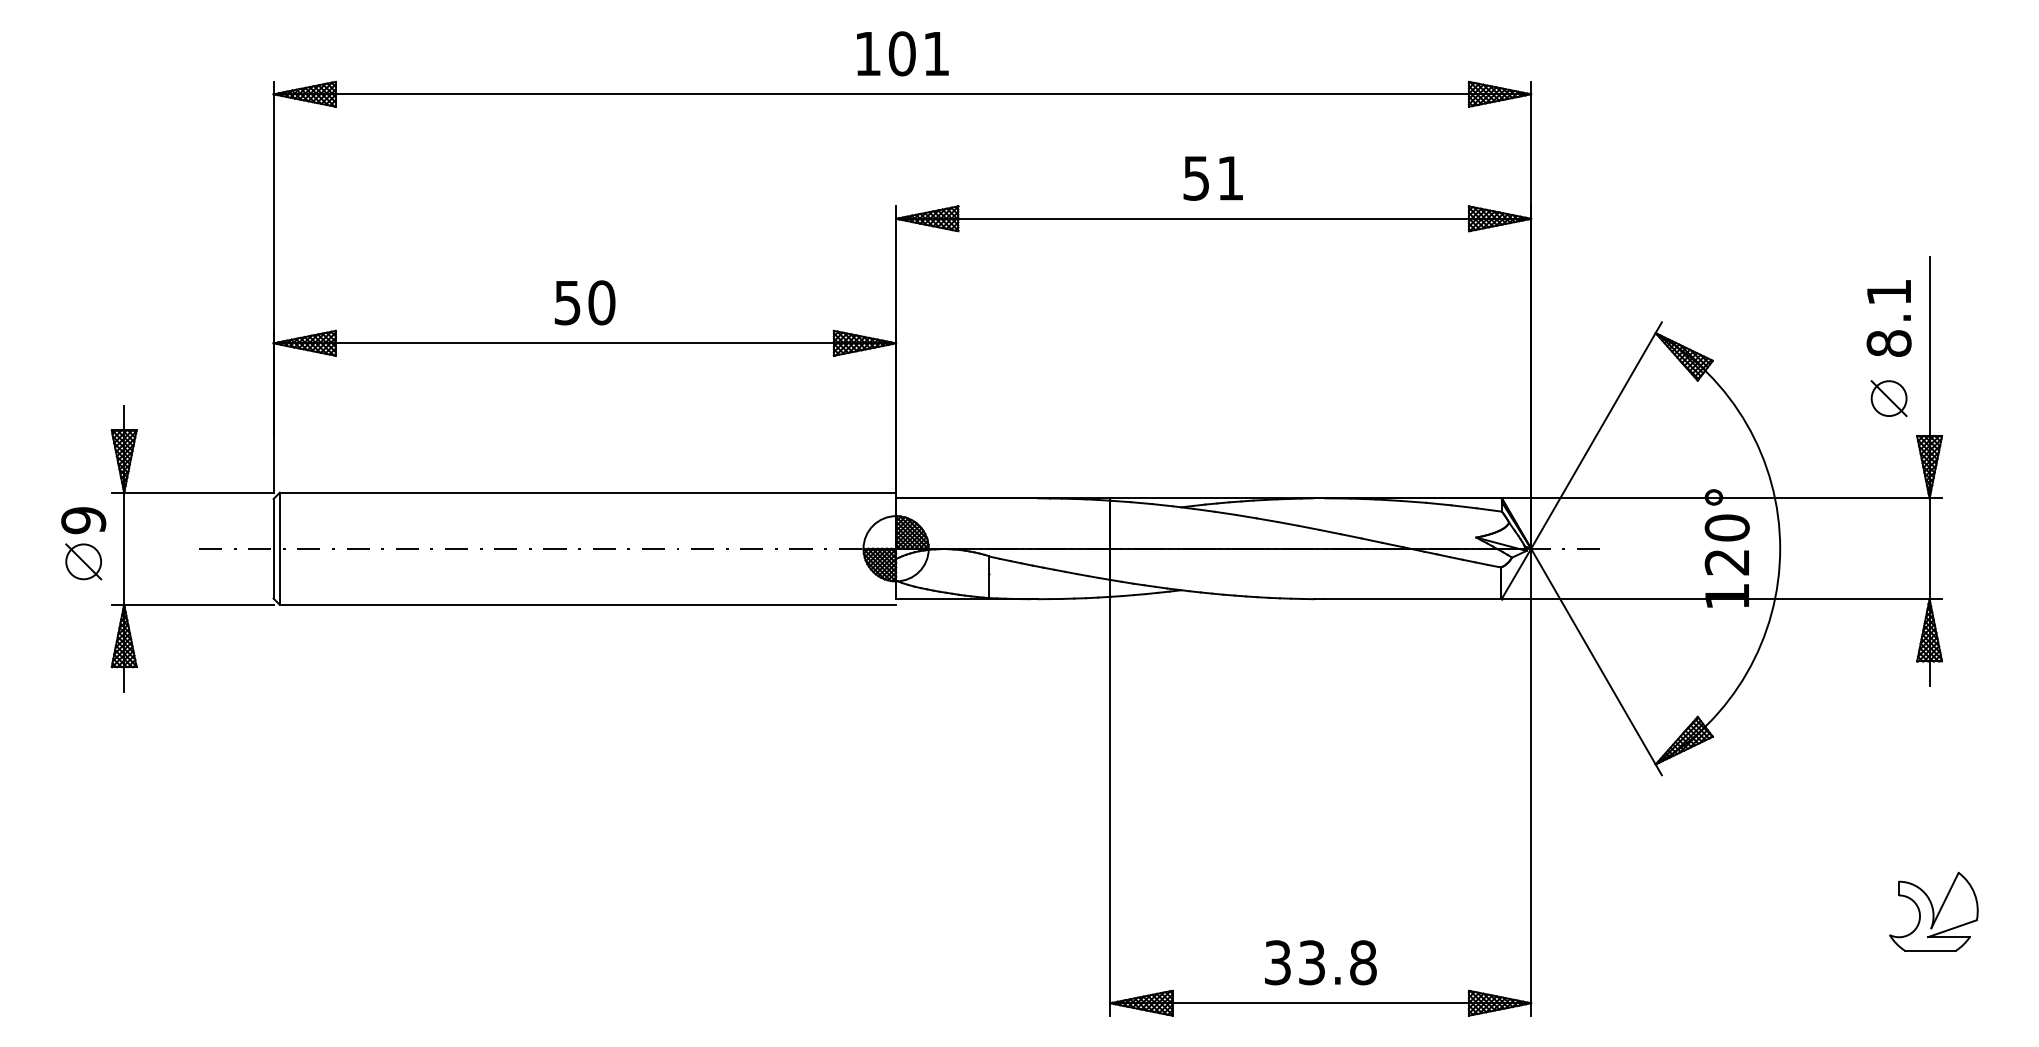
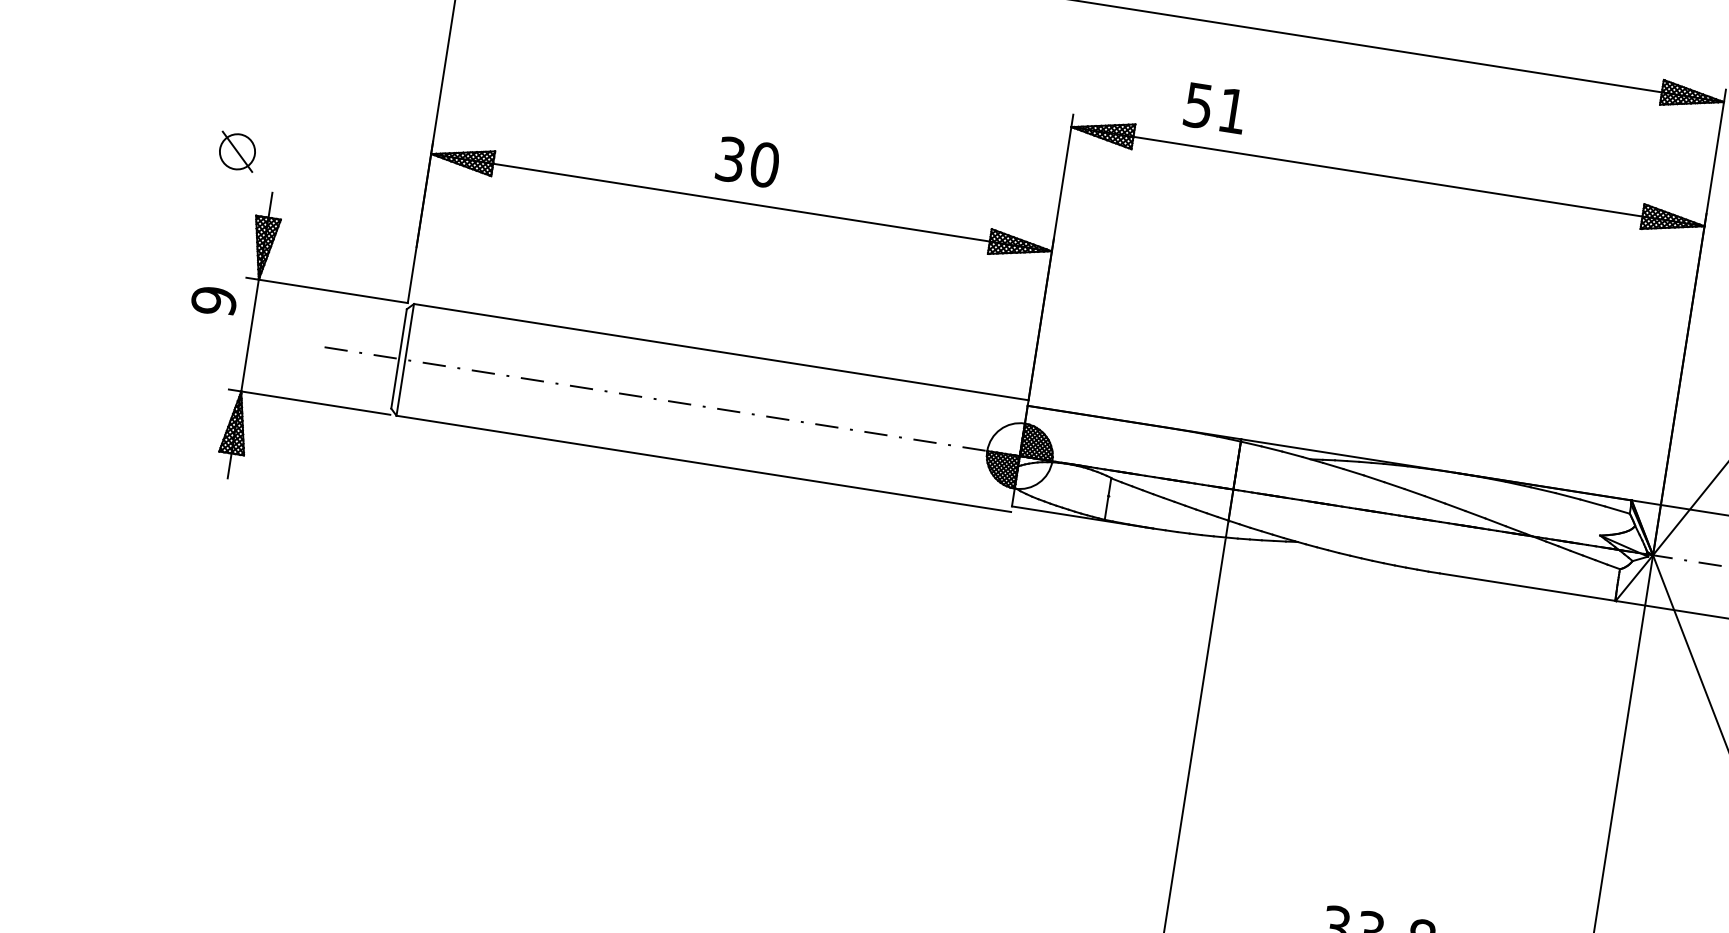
text: (1212, 178) -> (1214, 108), moved
text: (567, 302) -> (730, 159), 50 -> 30
part: (83, 561) -> (237, 151), moved

